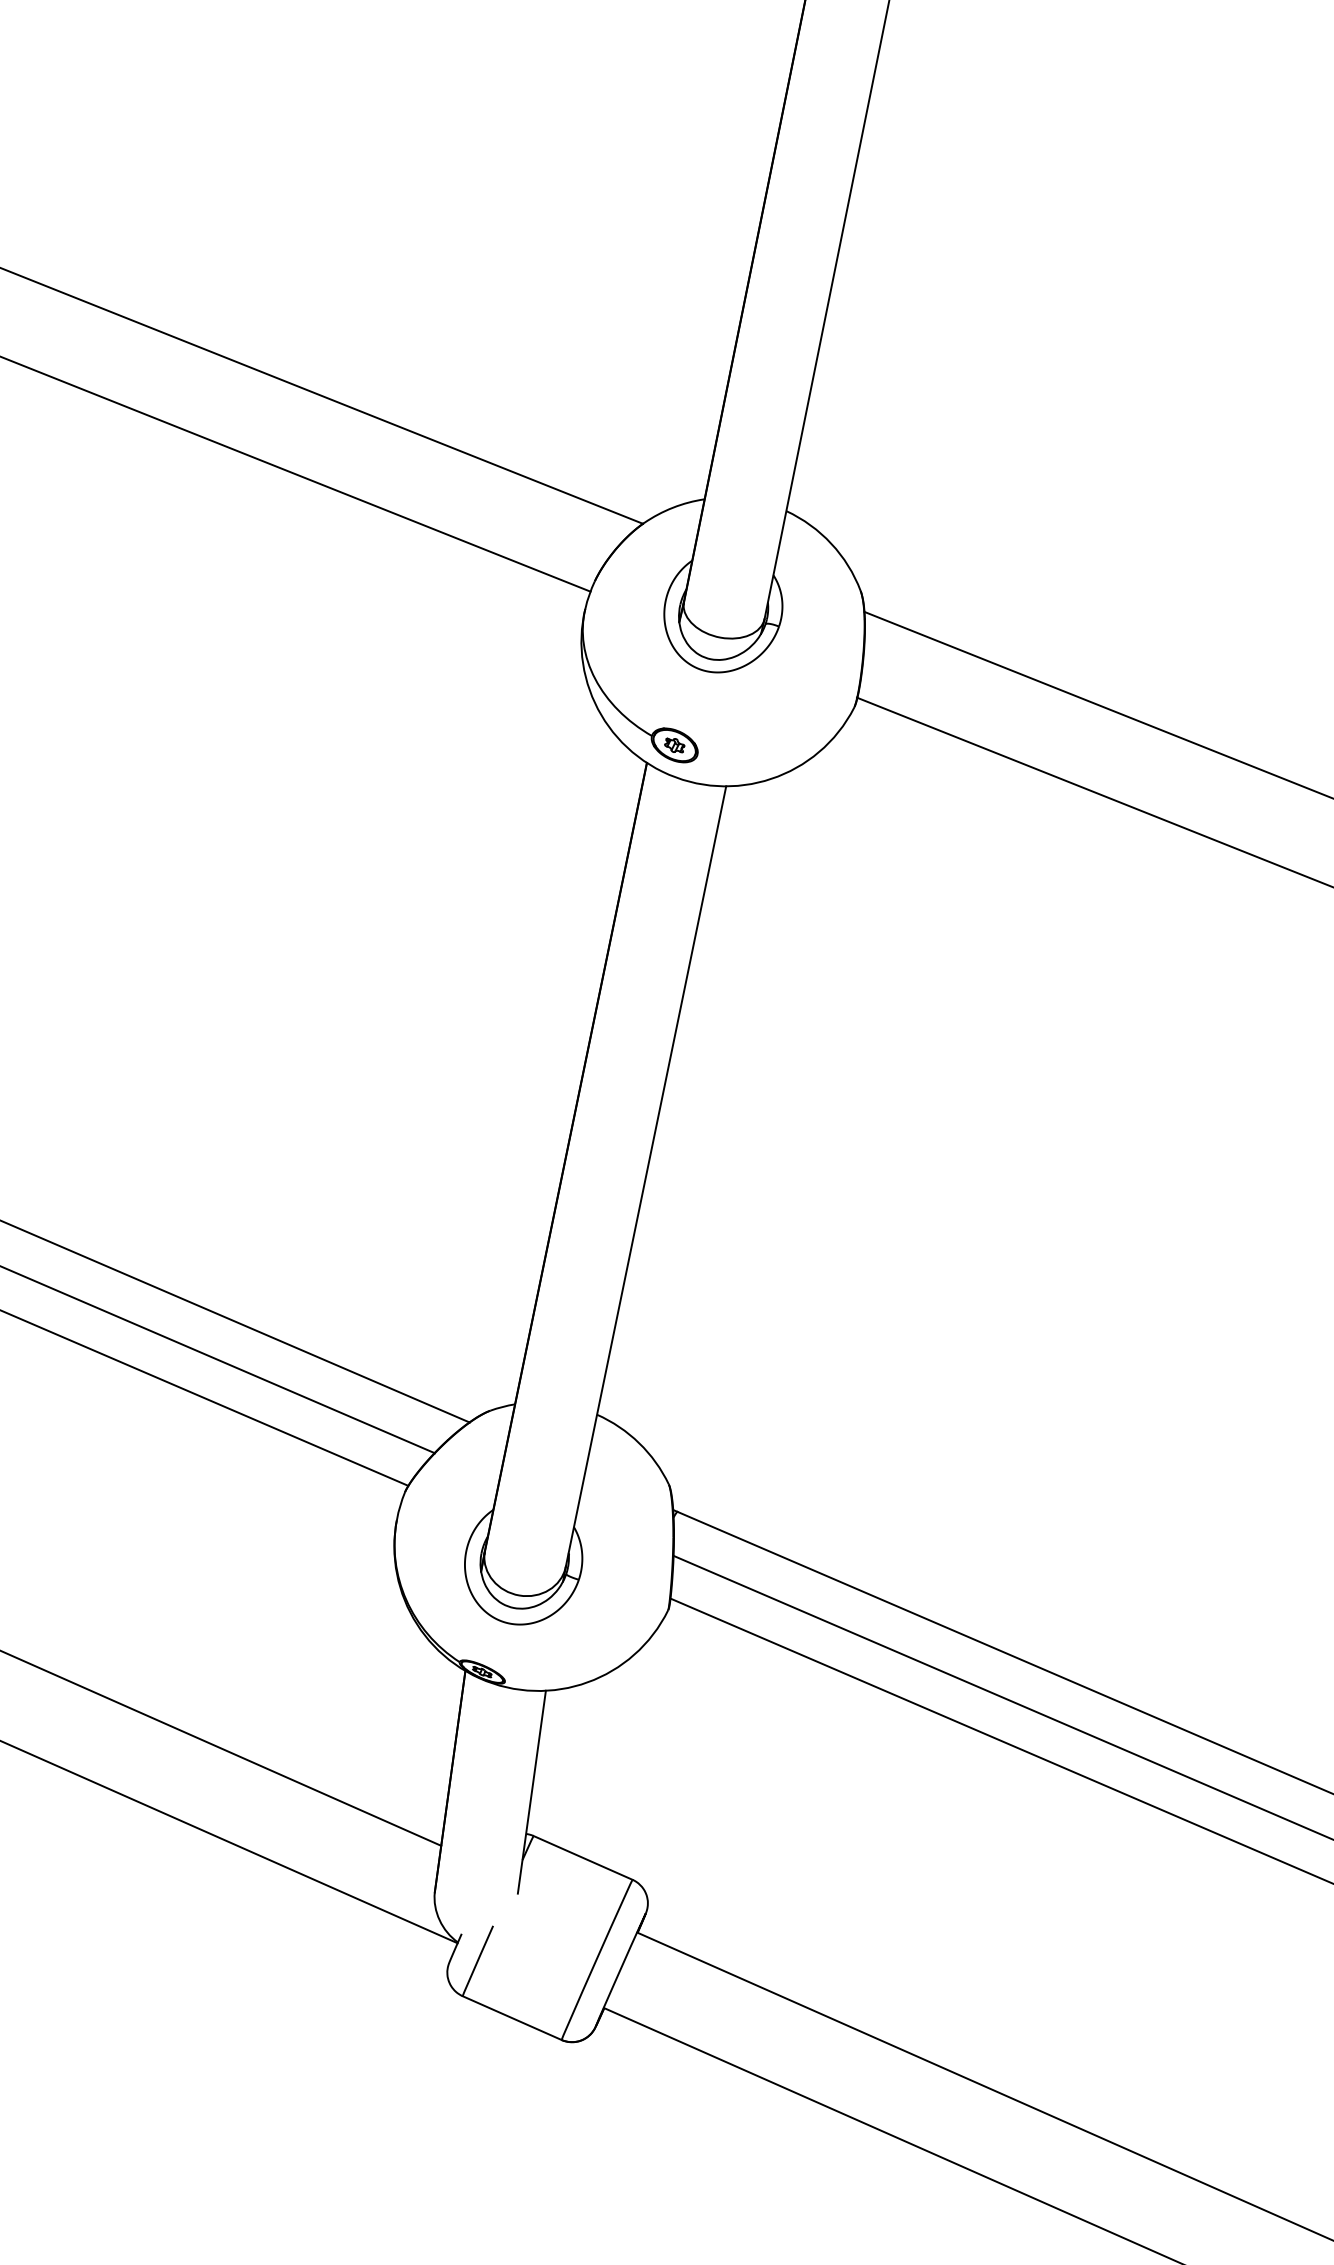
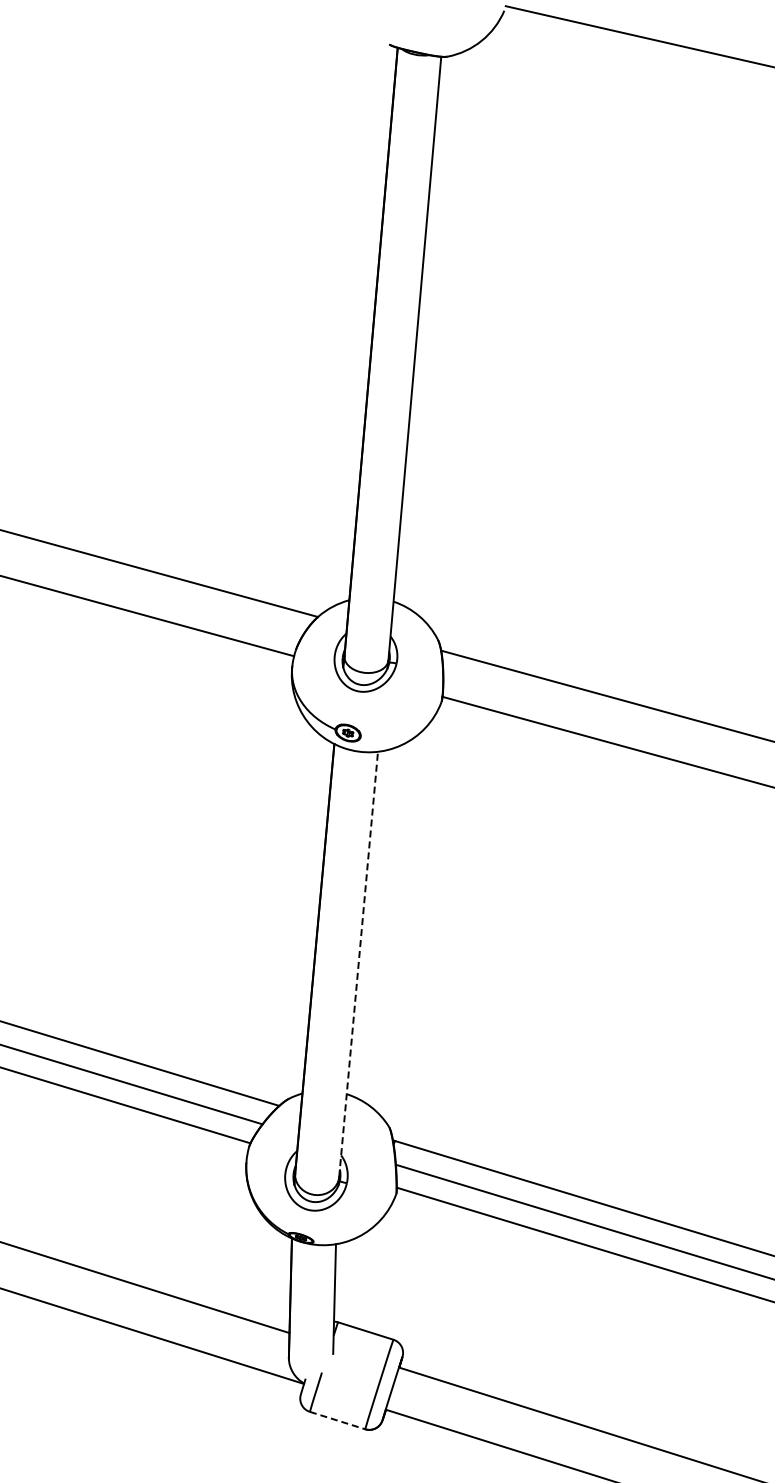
line: (645, 1176) -> (358, 964), solid -> dashed
line: (512, 2017) -> (337, 1420), solid -> dashed

